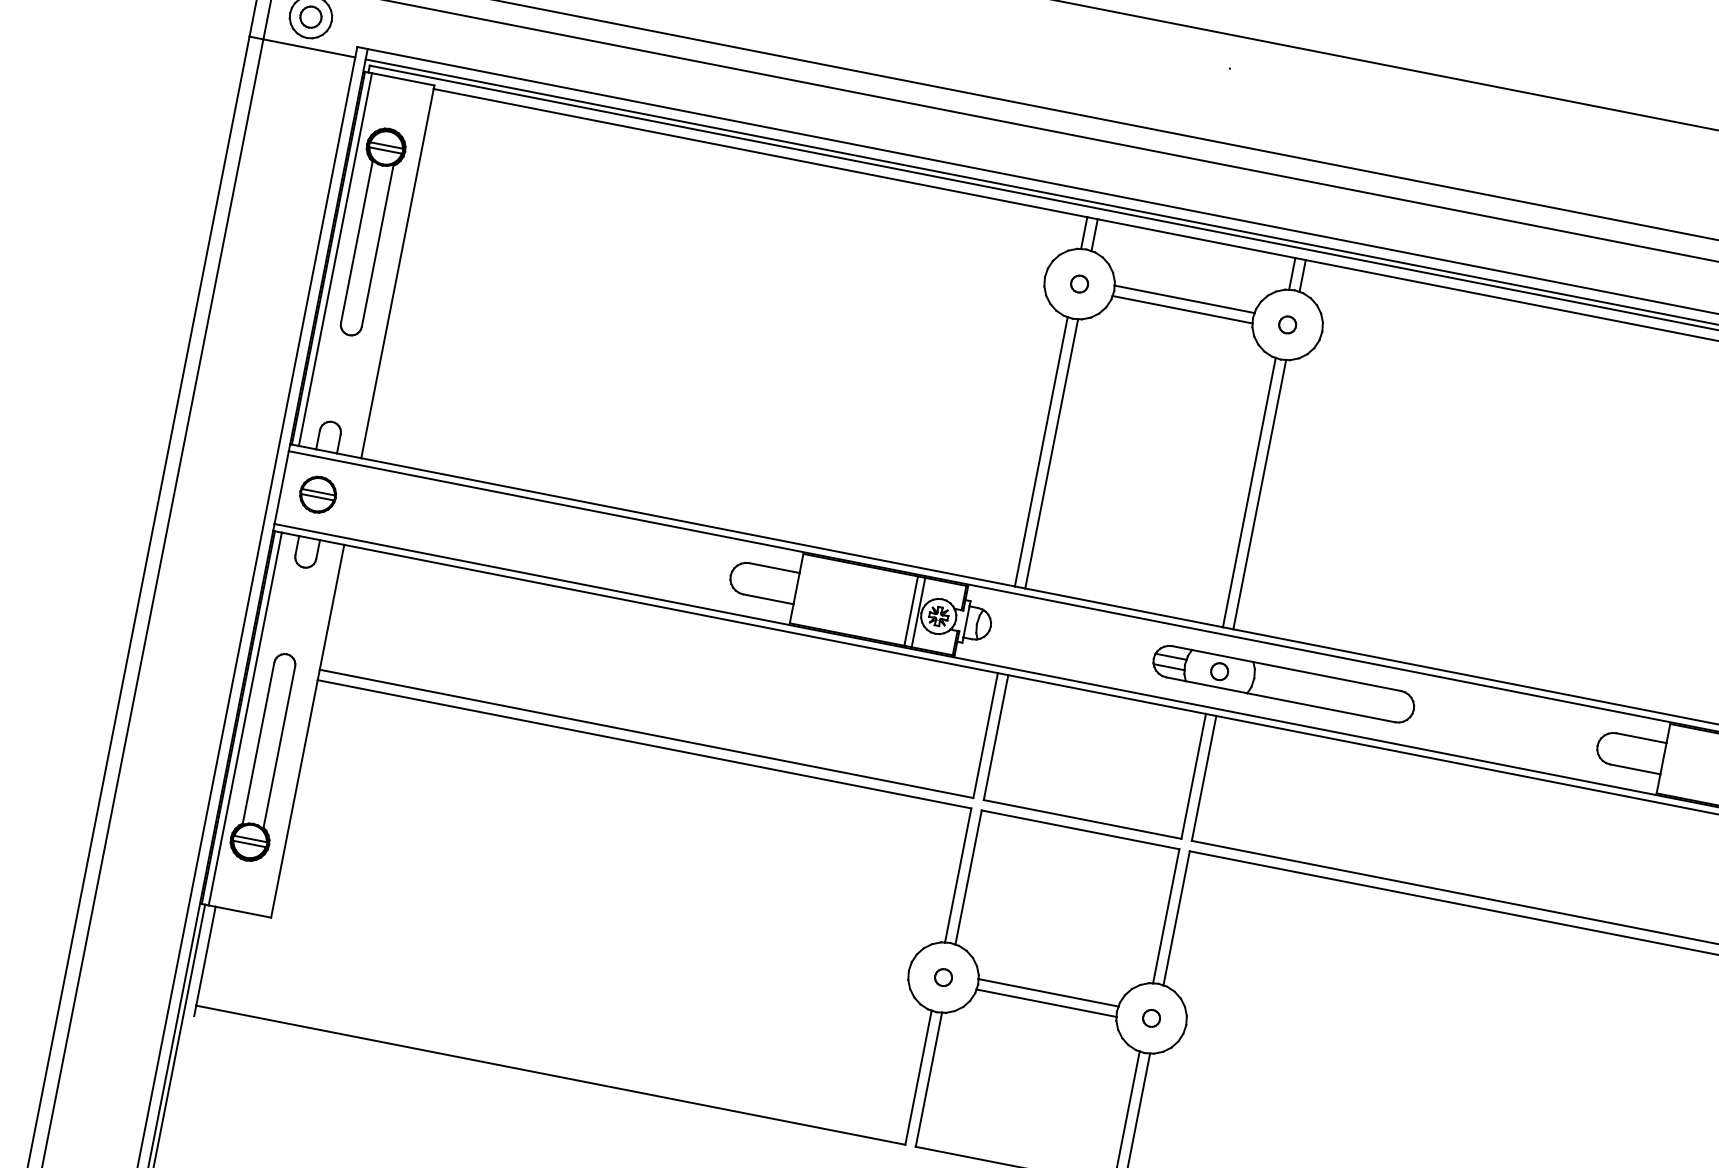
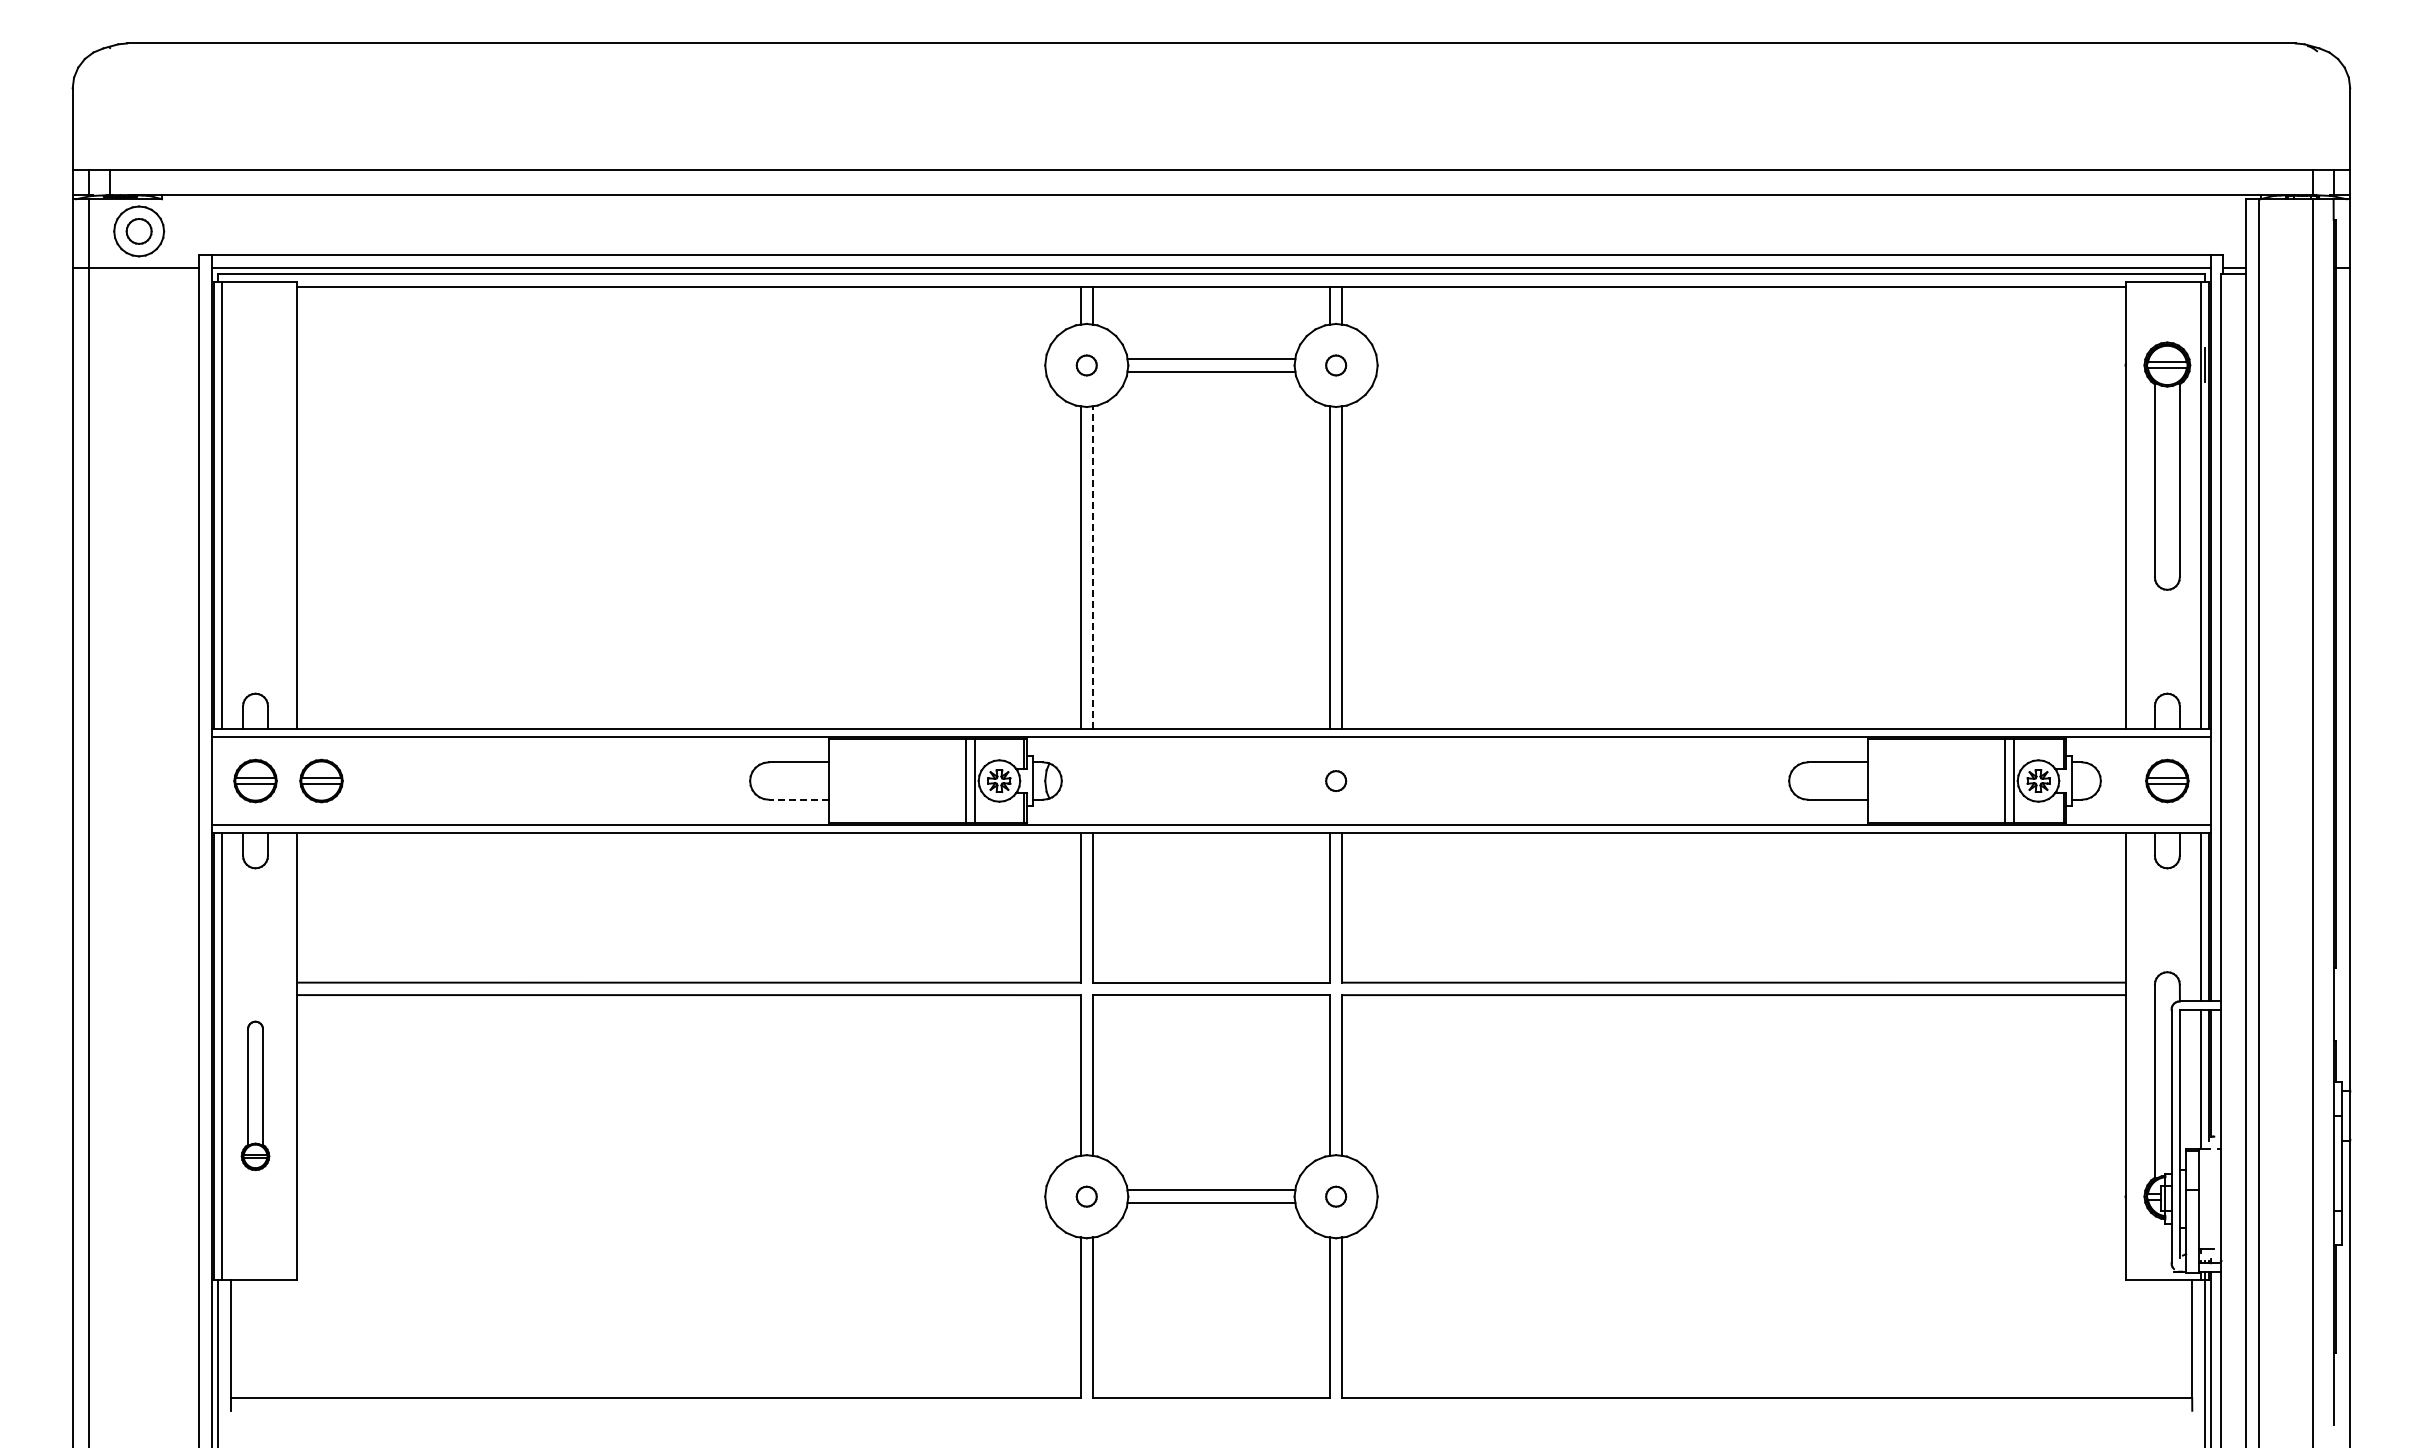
part: (369, 231) -> (255, 465), removed
line: (1052, 453) -> (1093, 567), solid -> dashed
part: (373, 505) -> (321, 780), added
line: (768, 599) -> (798, 799), solid -> dashed
part: (1283, 683) -> (1412, 780), removed
part: (266, 757) -> (255, 1095), size x0.6

